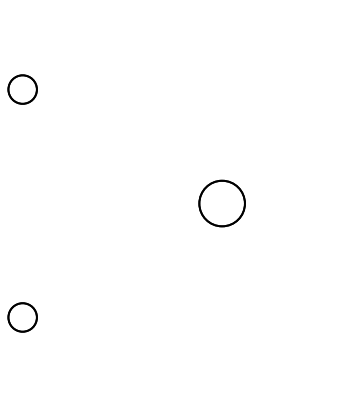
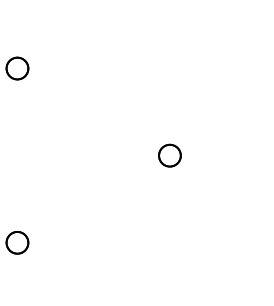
part: (221, 203) -> (169, 155), size x0.62

